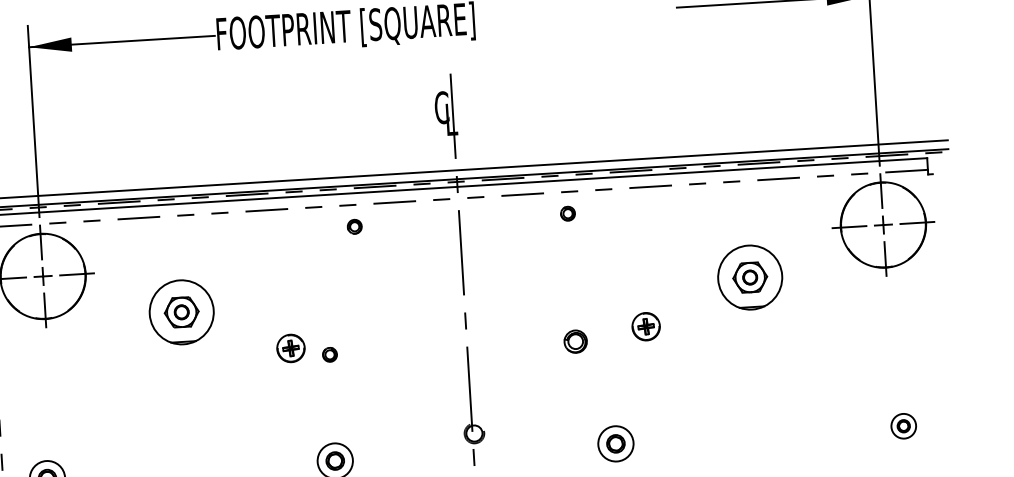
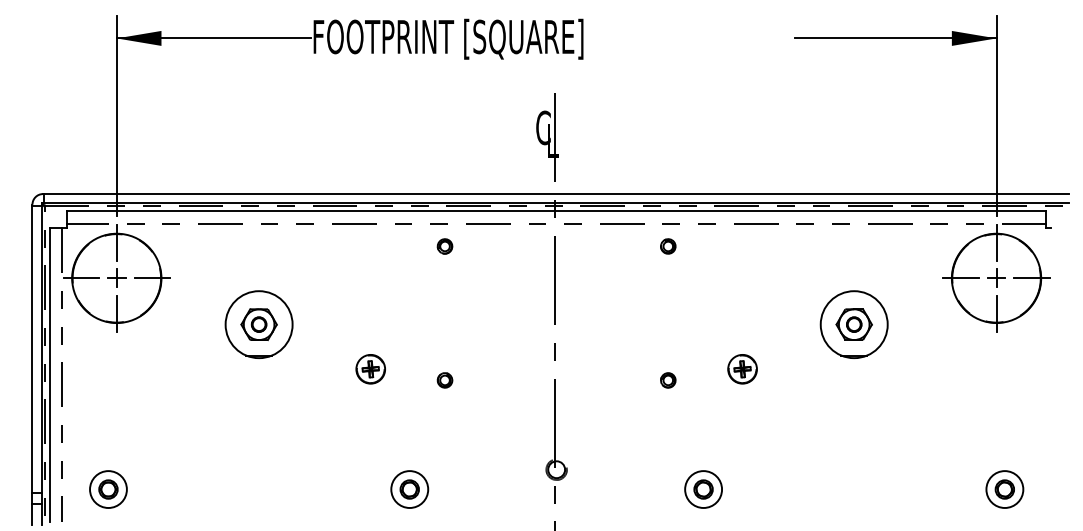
part: (576, 341) -> (668, 380), size x0.62
part: (329, 354) -> (444, 380), moved
part: (903, 426) -> (1004, 489), size x1.43

